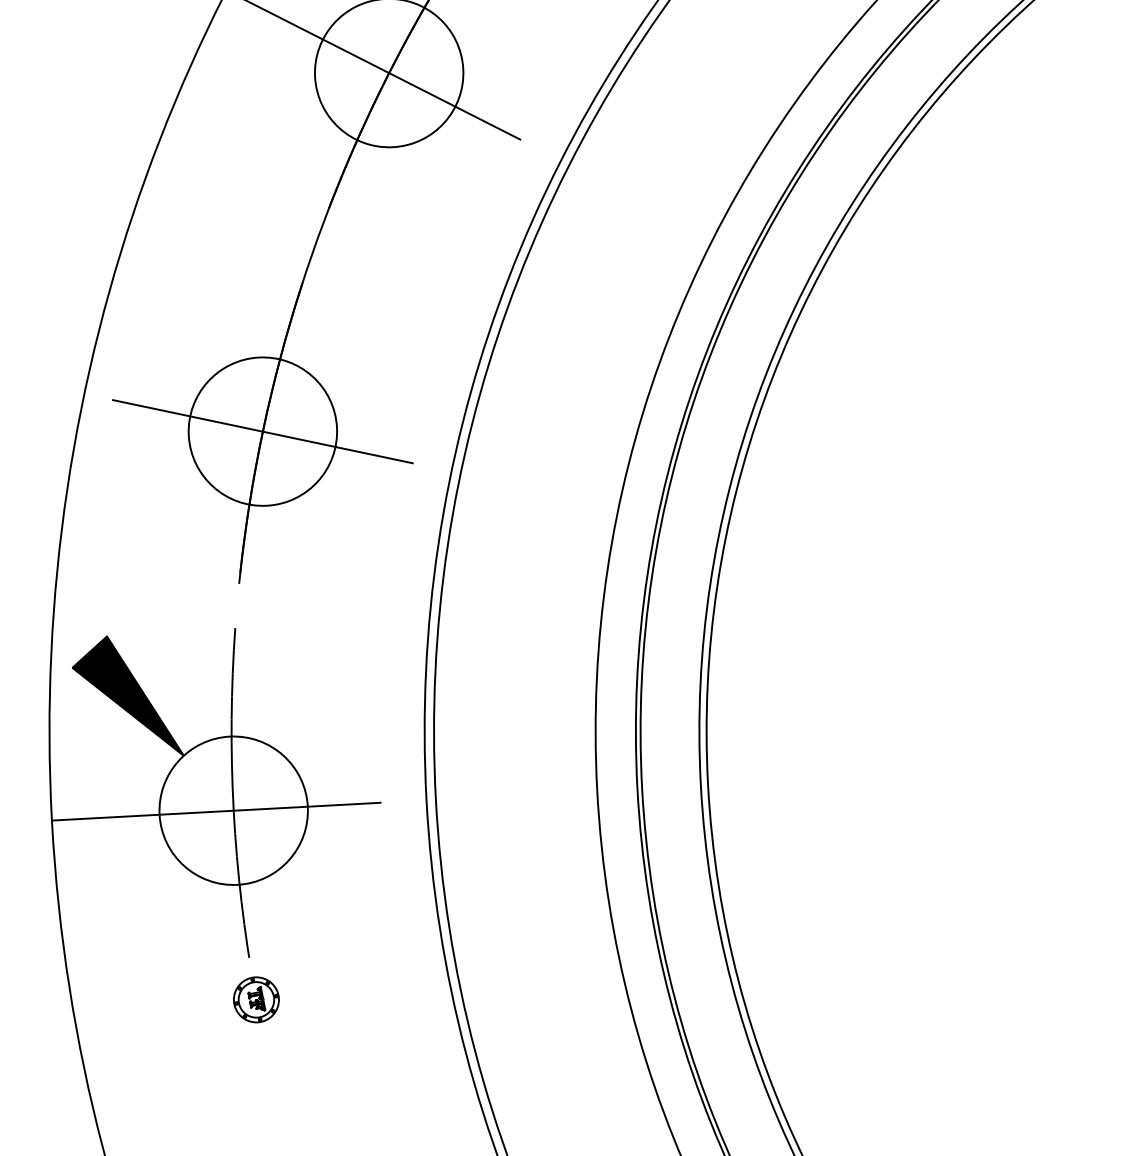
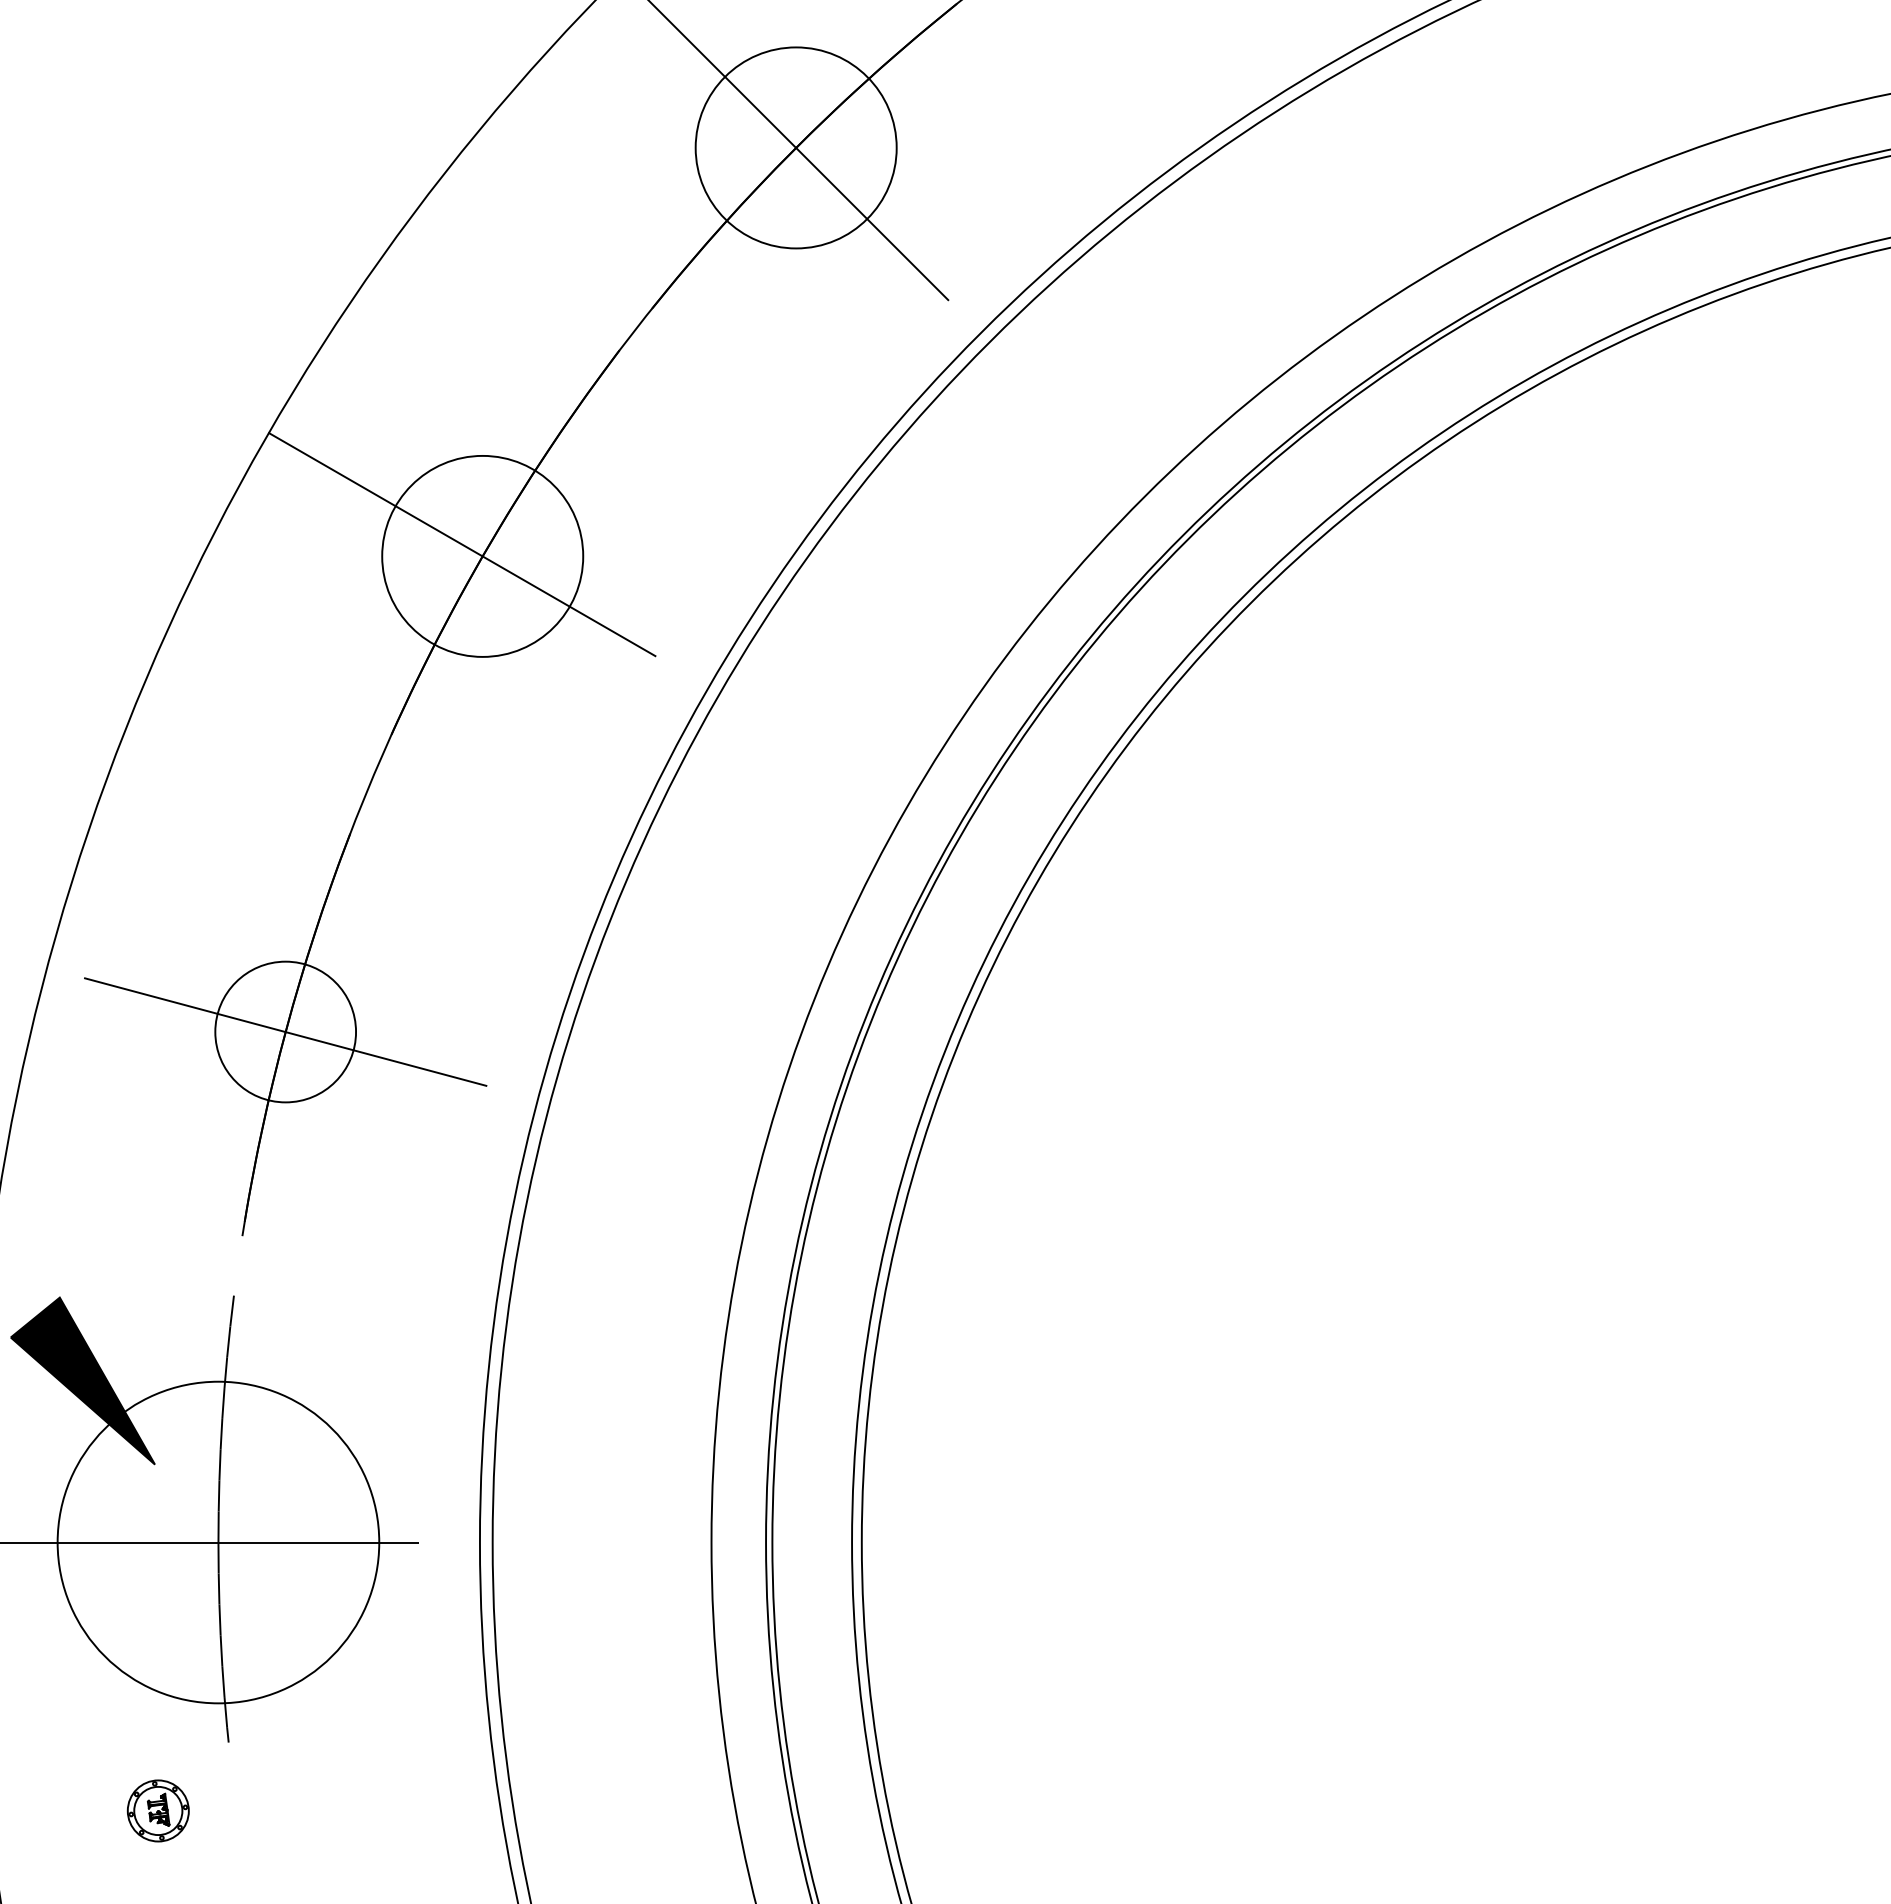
circle: (262, 431) -> (285, 1031), size x0.7
circle: (233, 810) -> (217, 1542), size x1.6
part: (255, 999) -> (157, 1810), moved

